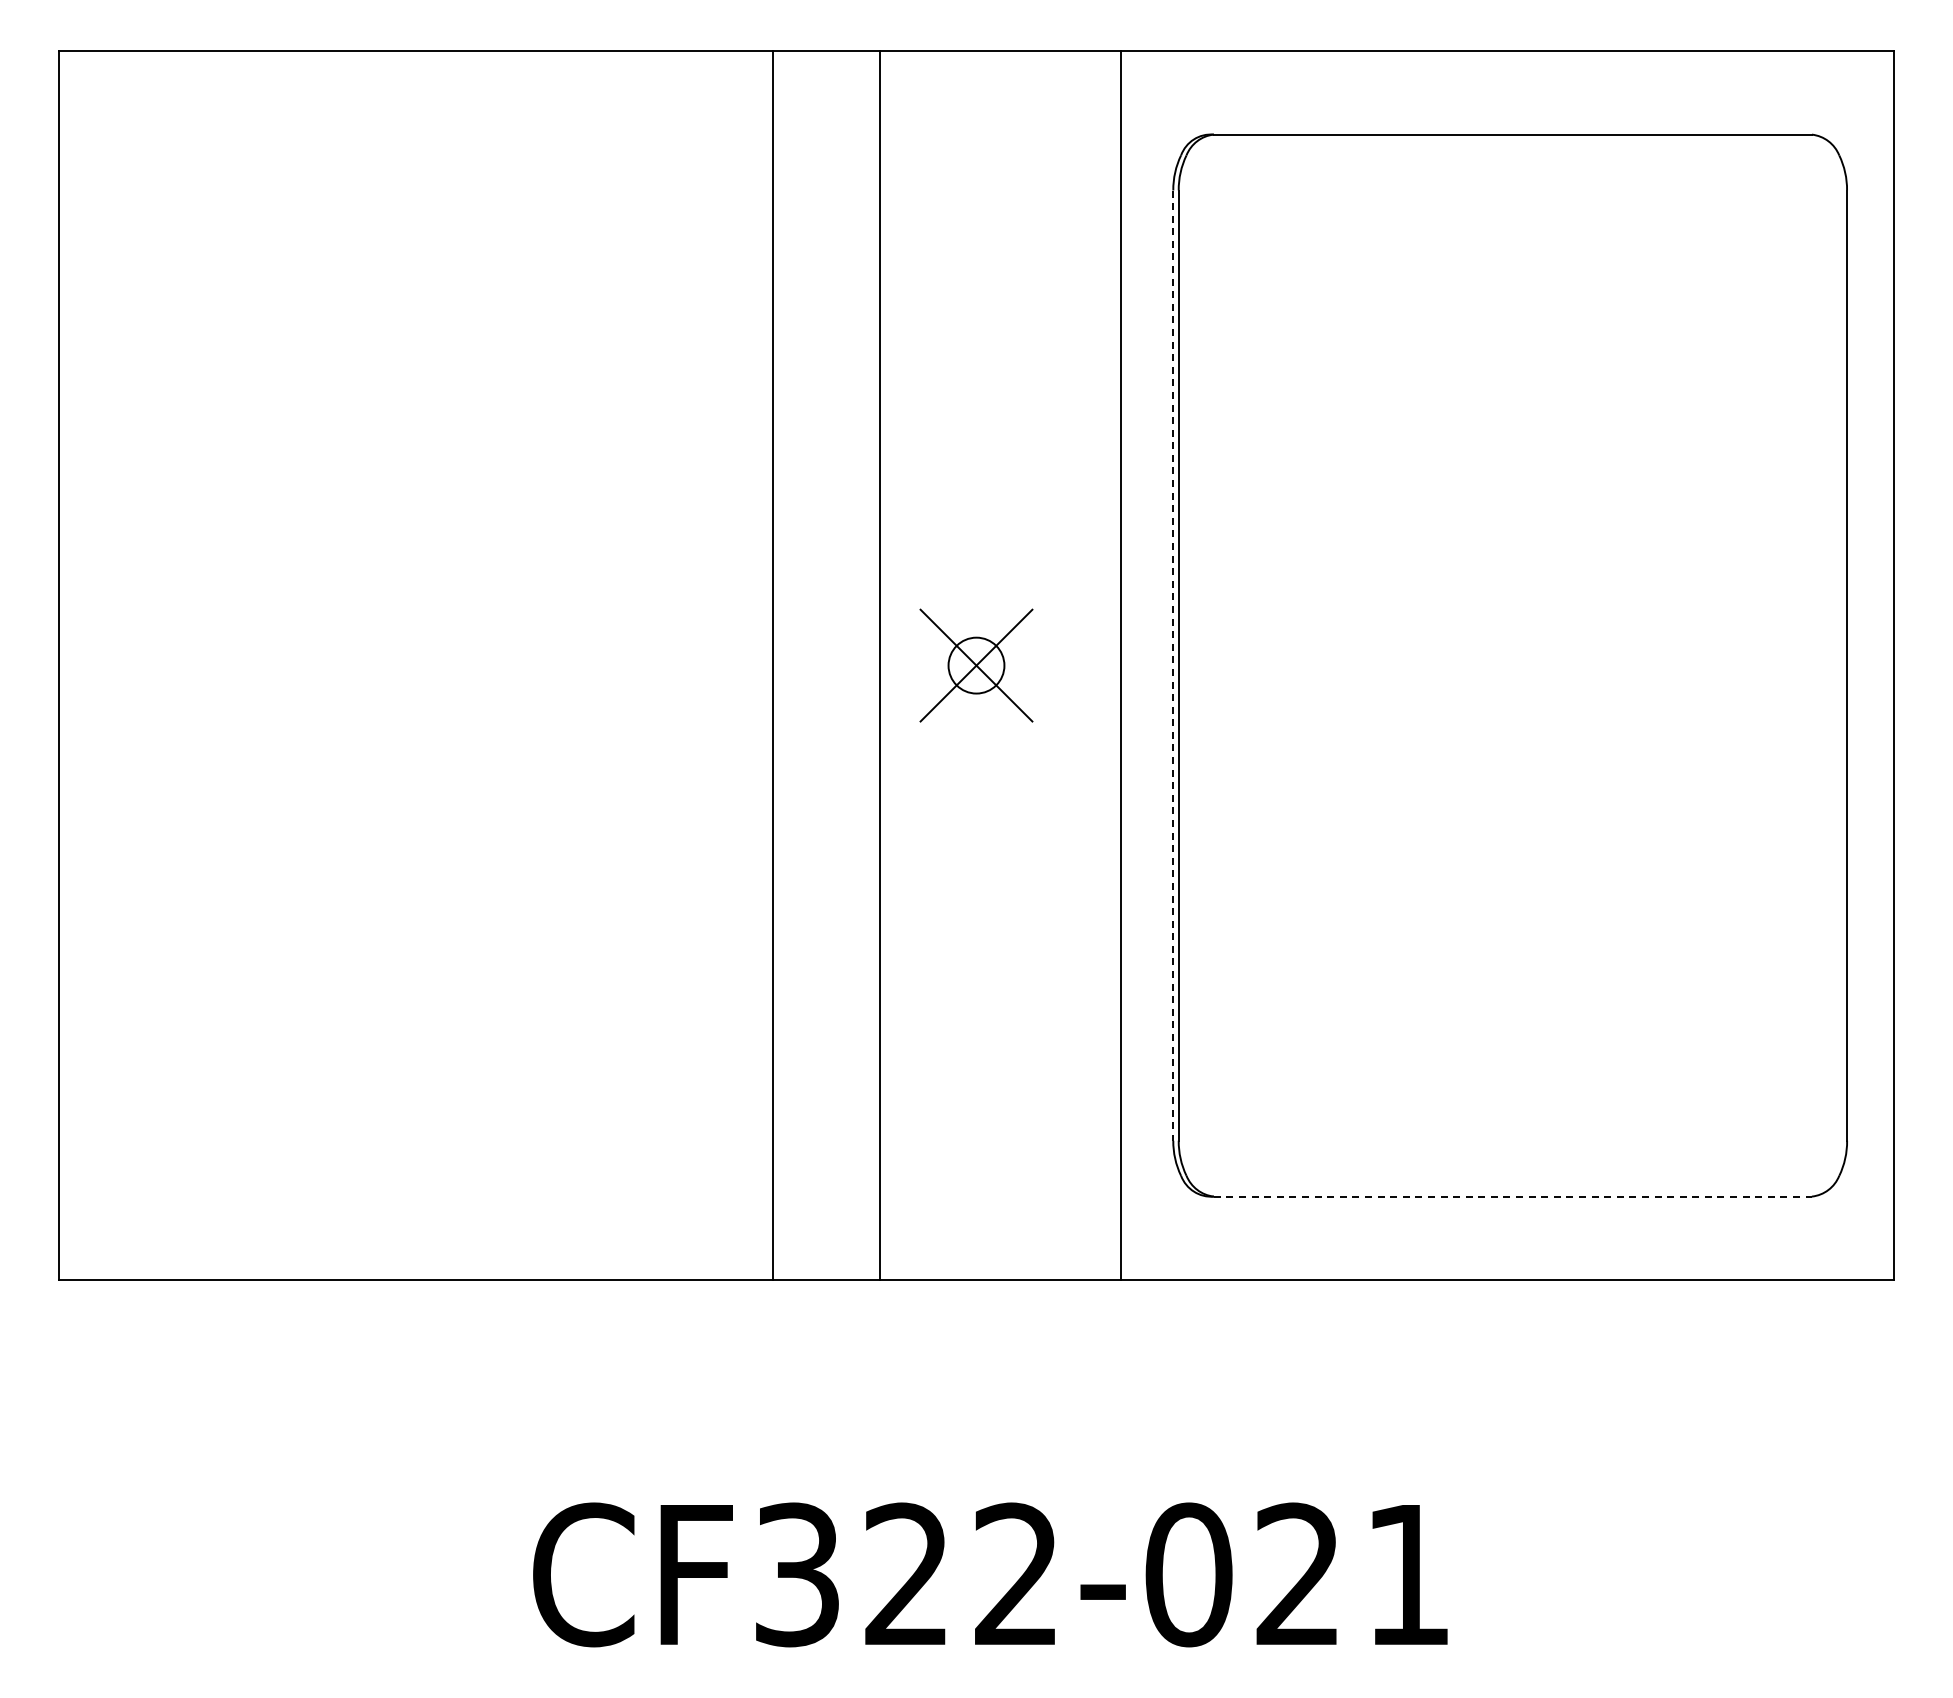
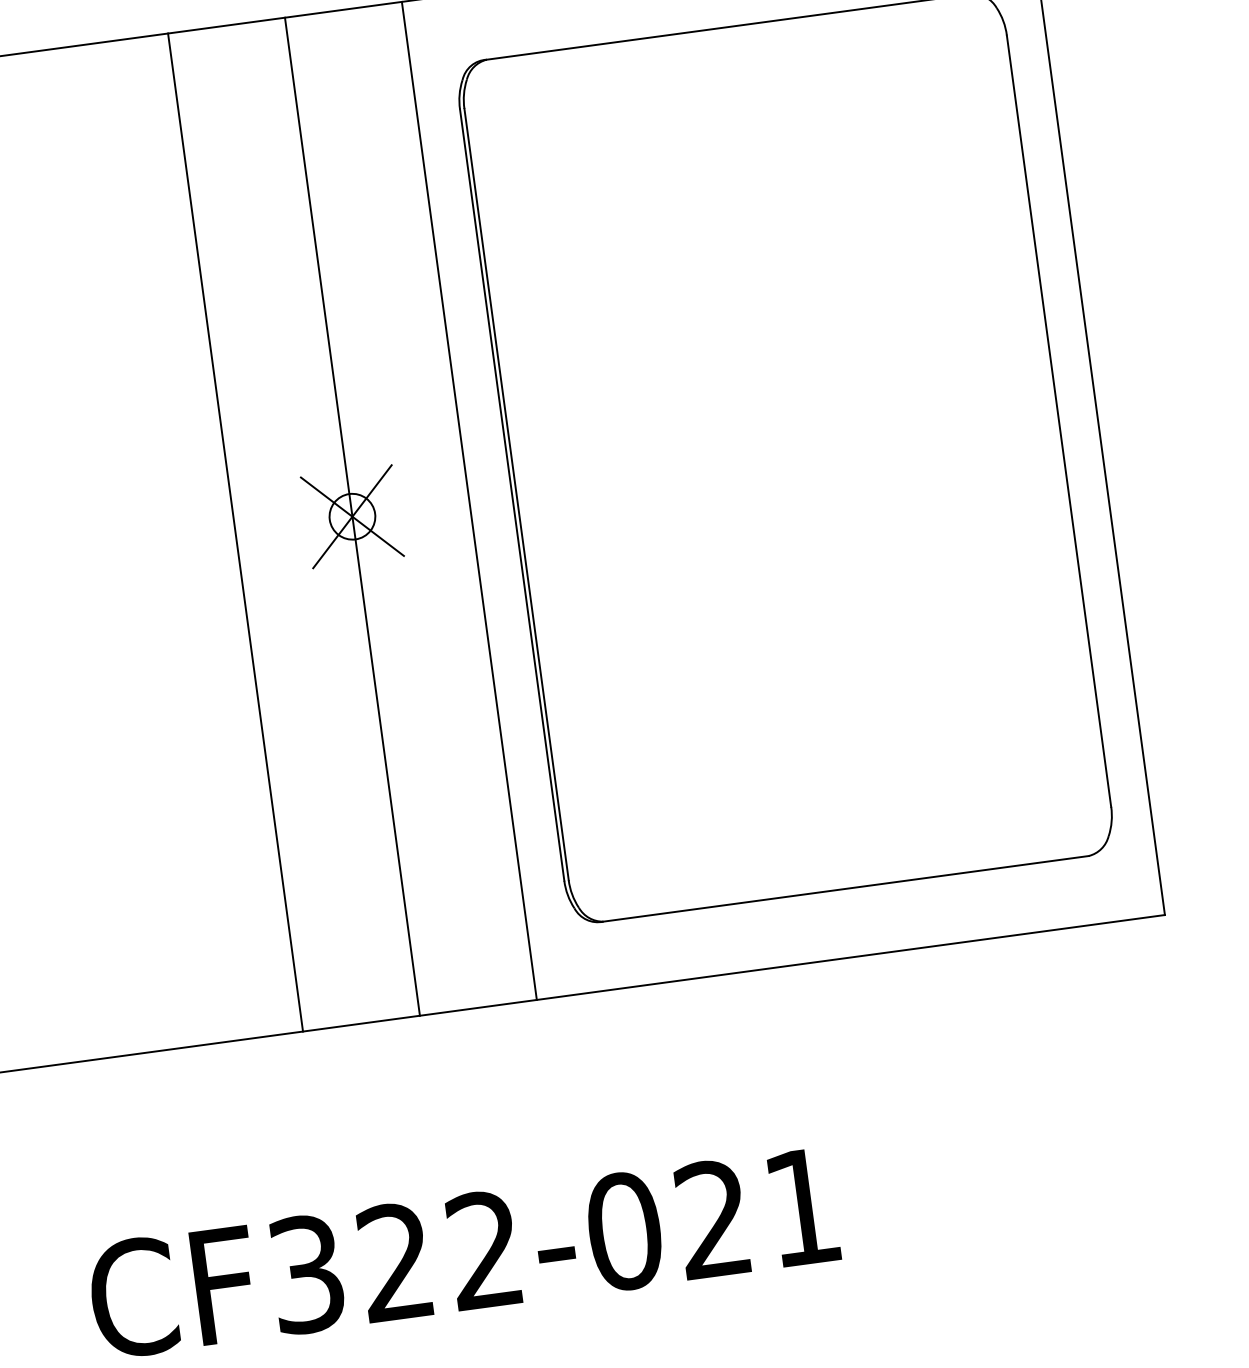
line: (773, 665) -> (235, 532), moved
line: (879, 665) -> (352, 516), moved
line: (1173, 666) -> (512, 495), dashed -> solid
line: (1513, 1196) -> (846, 888), dashed -> solid

